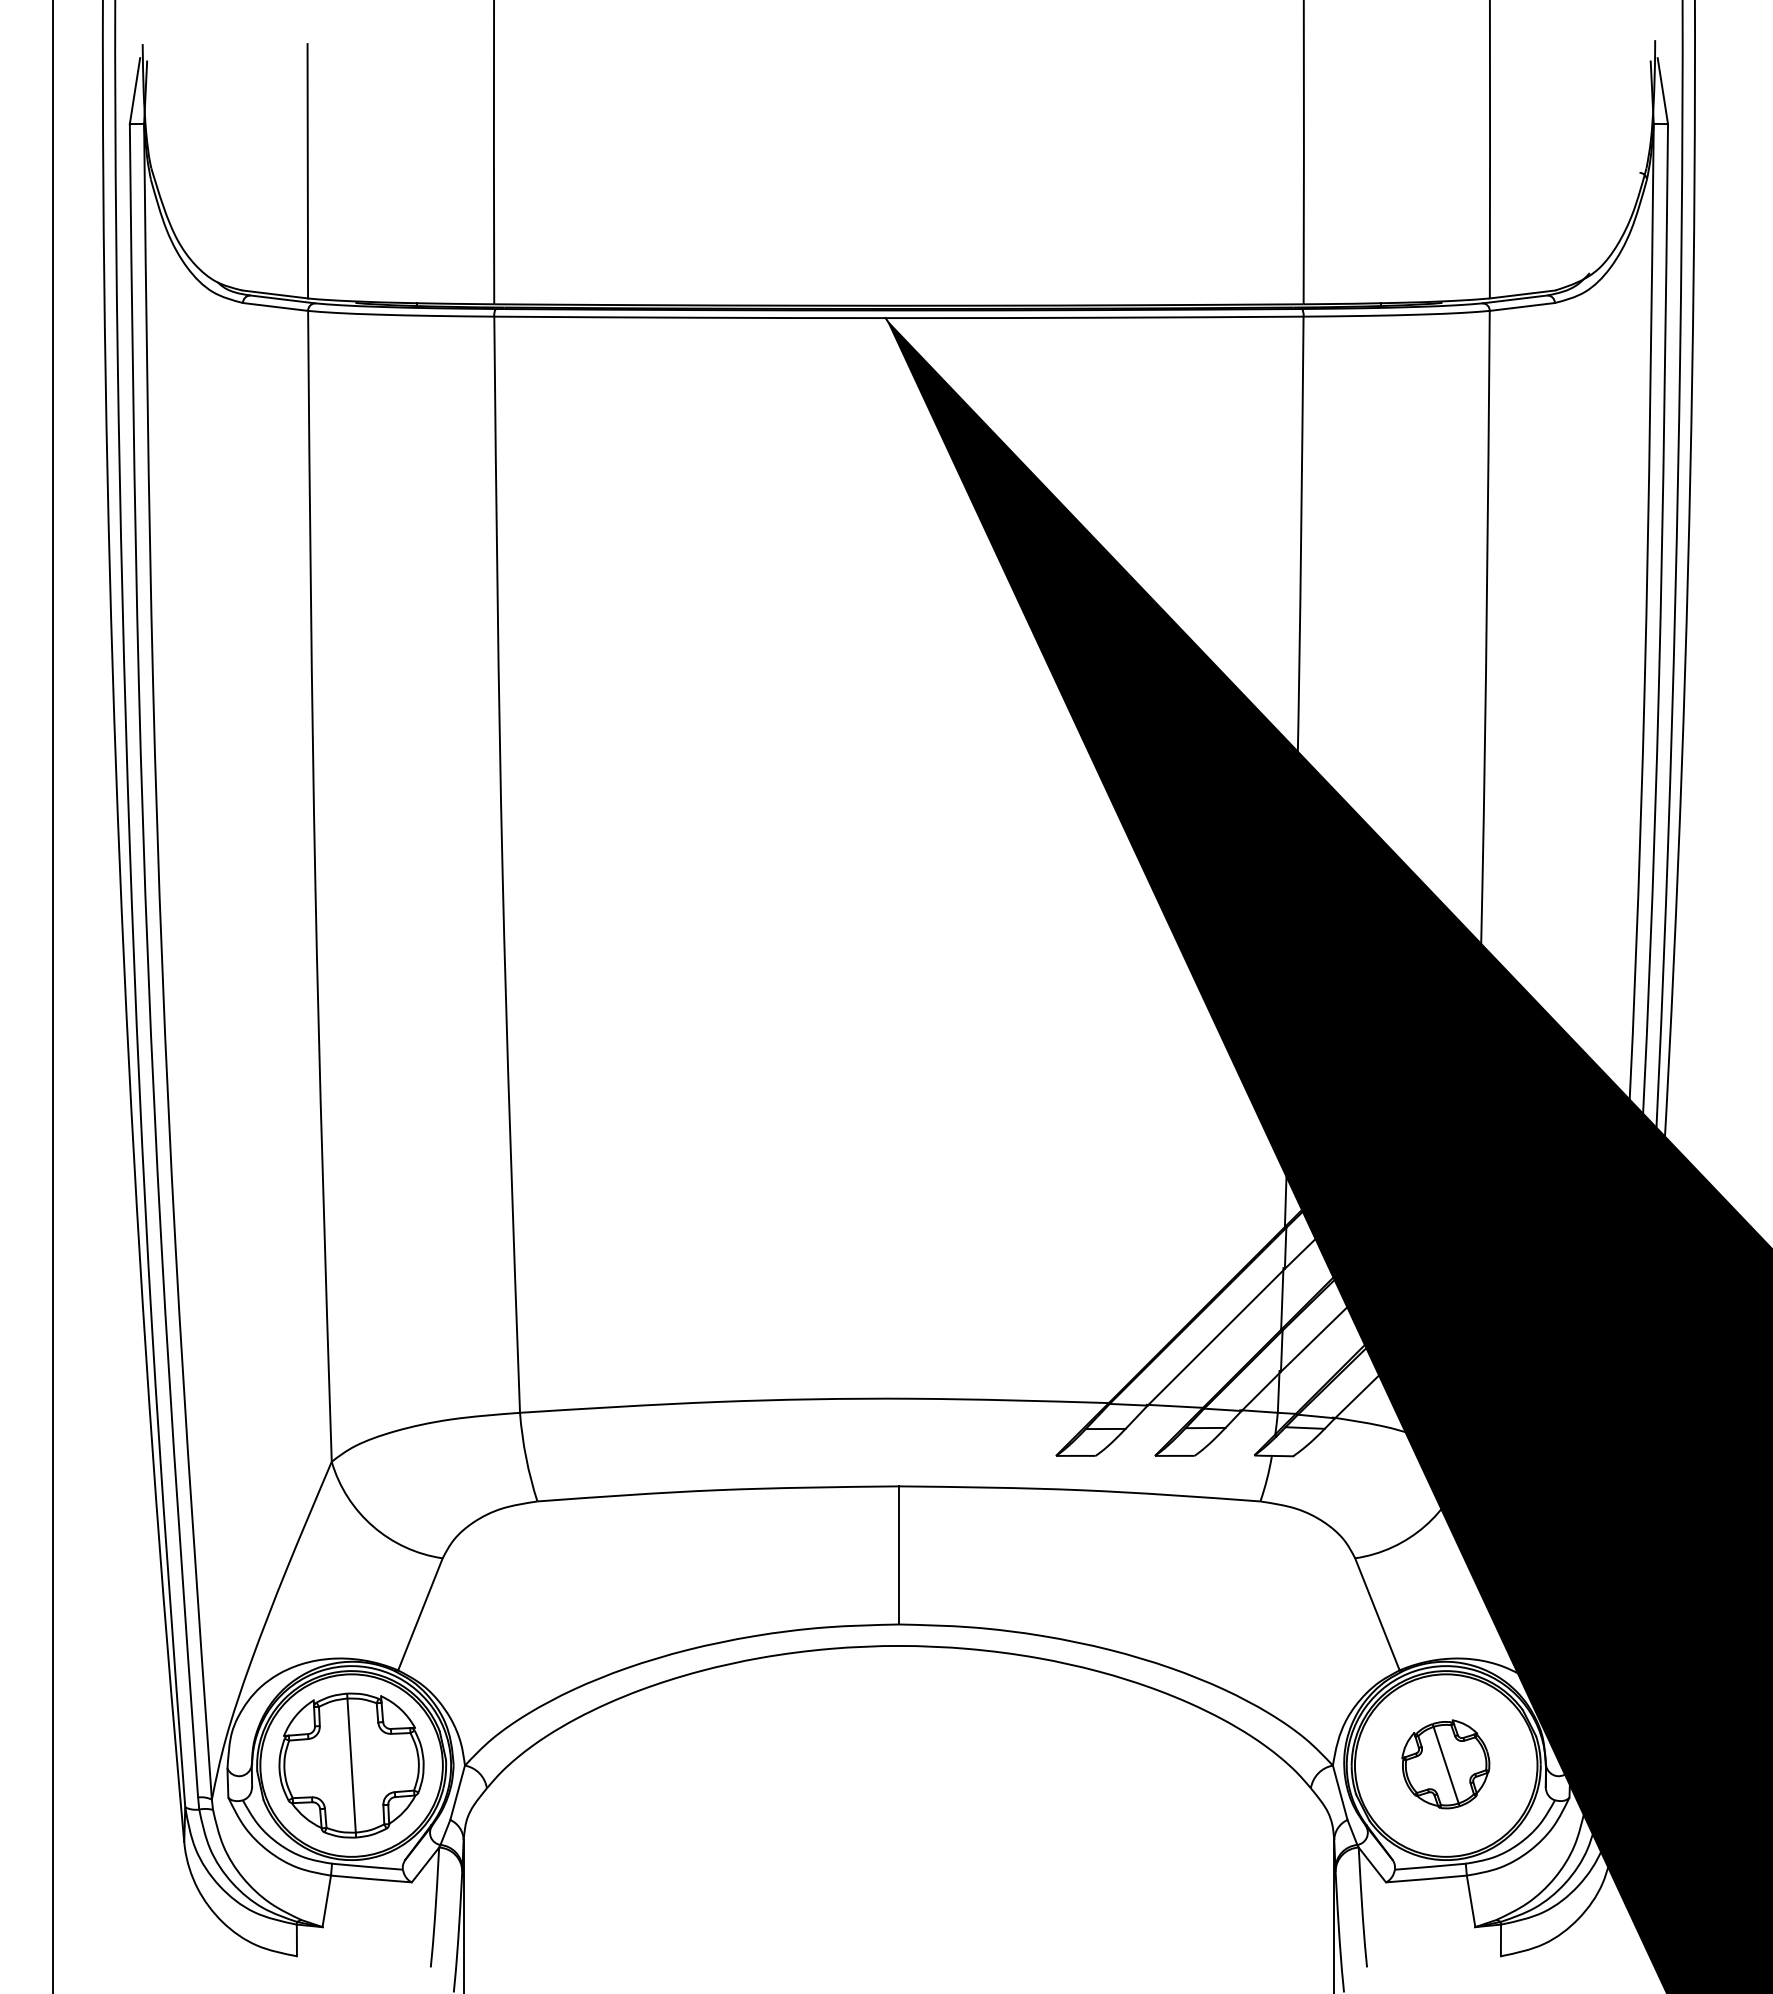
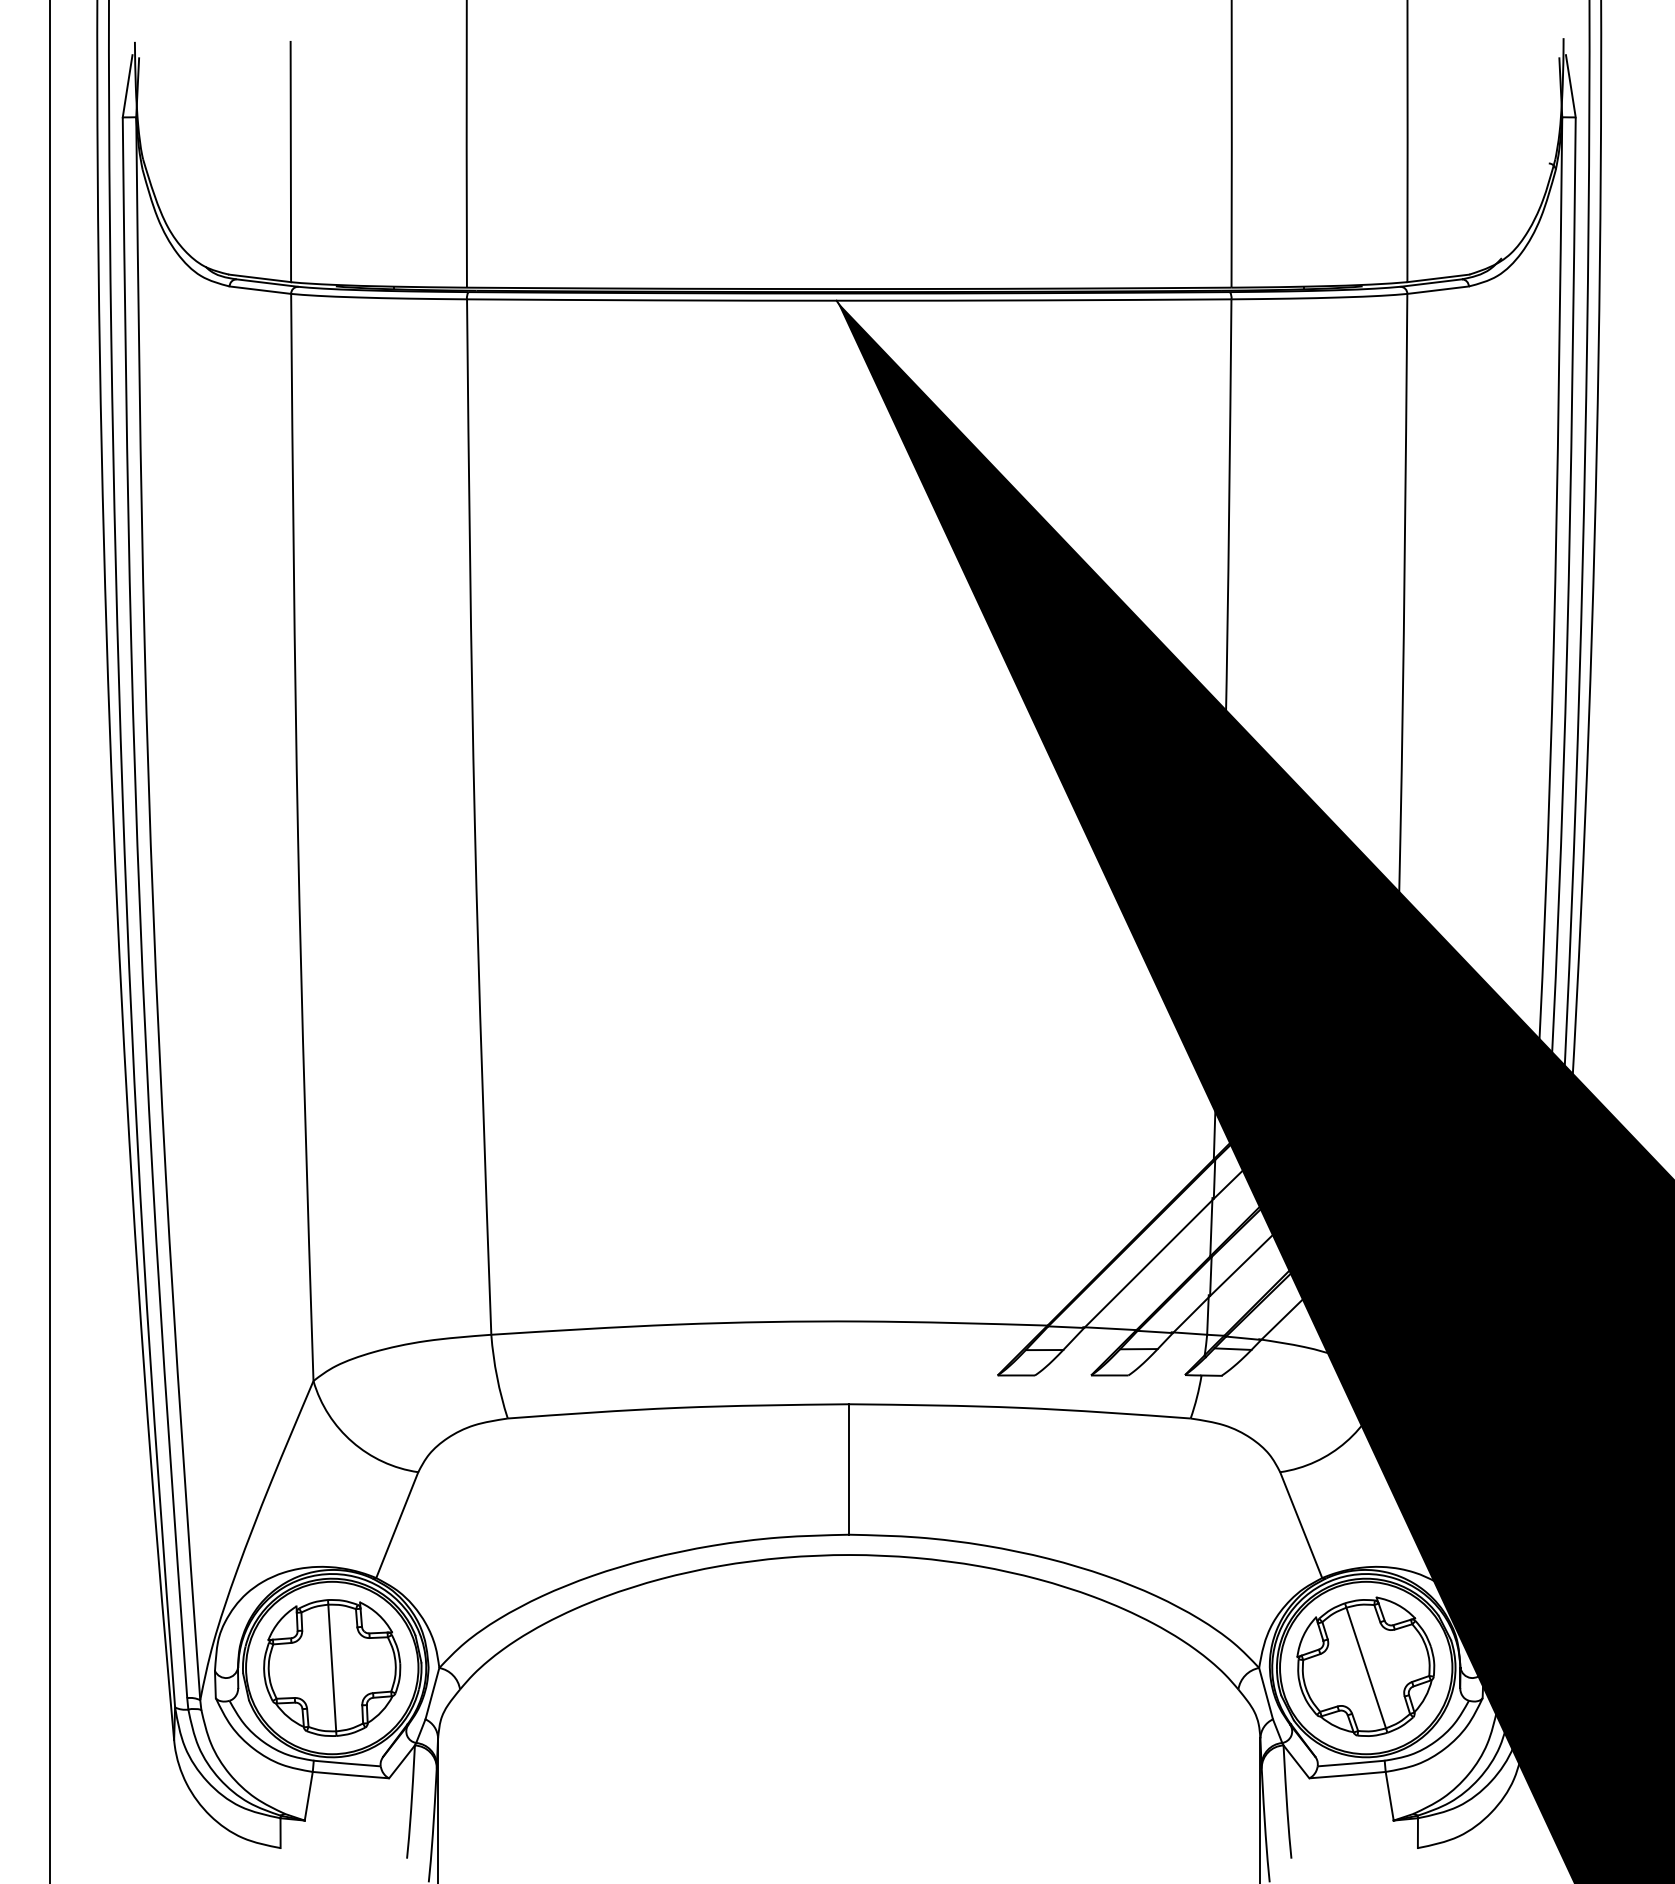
part: (1445, 1764) -> (1365, 1666), size x1.67

